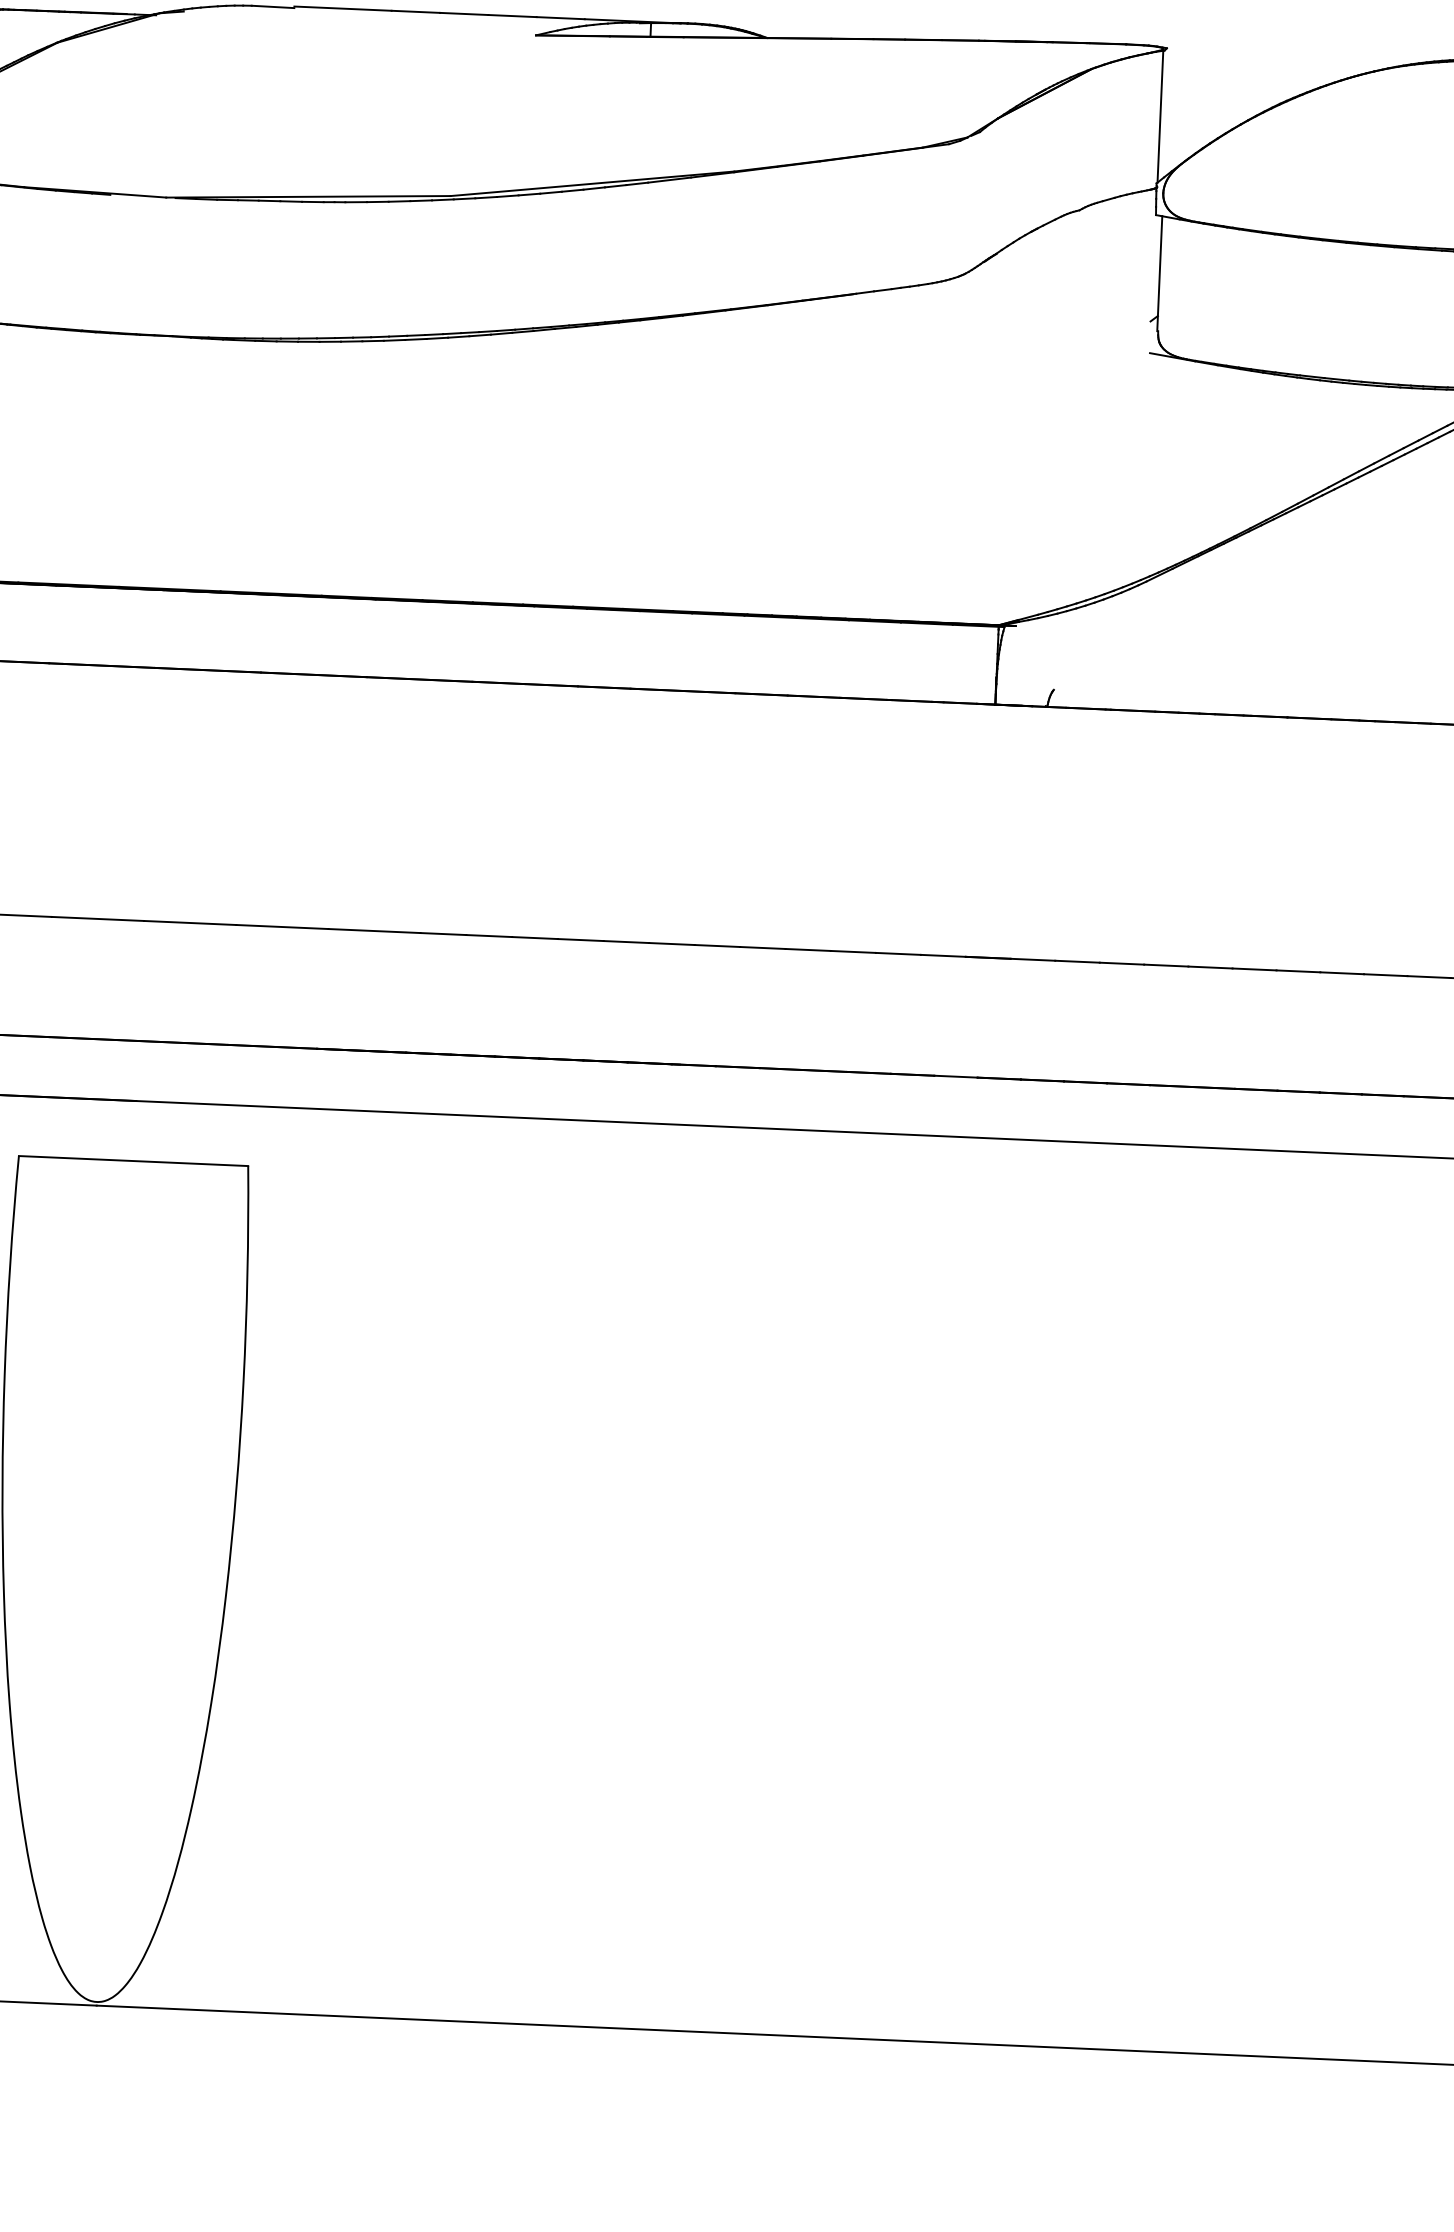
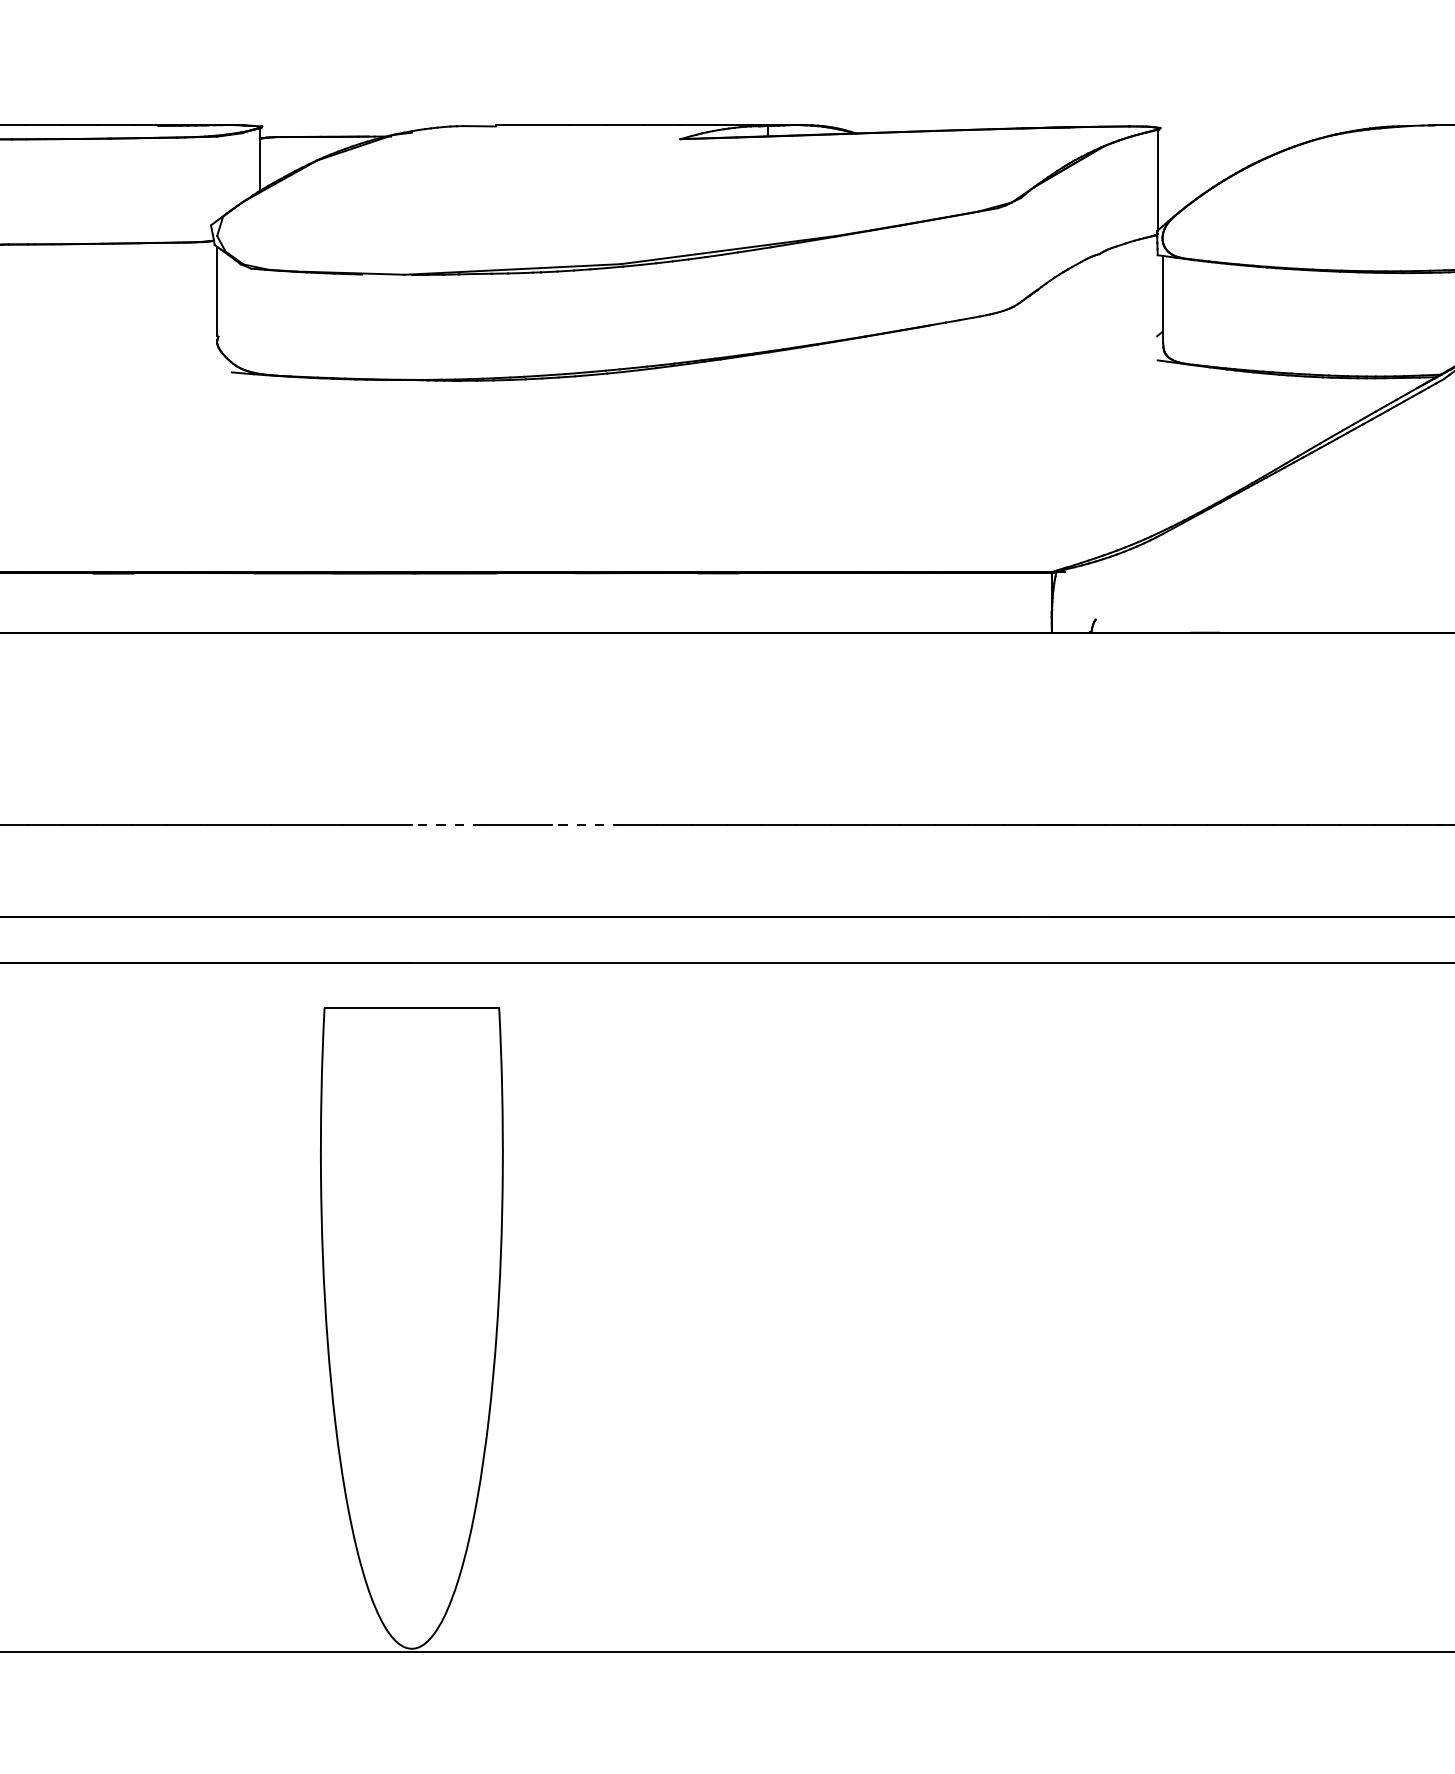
line: (189, 923) -> (446, 825), solid -> dashed
line: (373, 931) -> (586, 825), solid -> dashed

